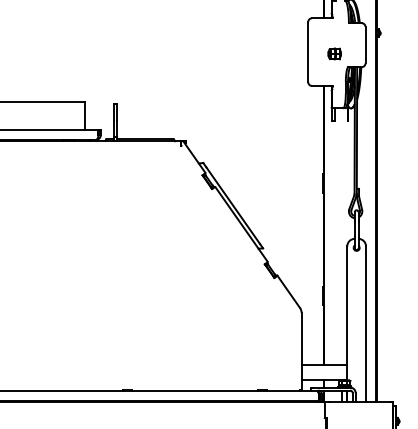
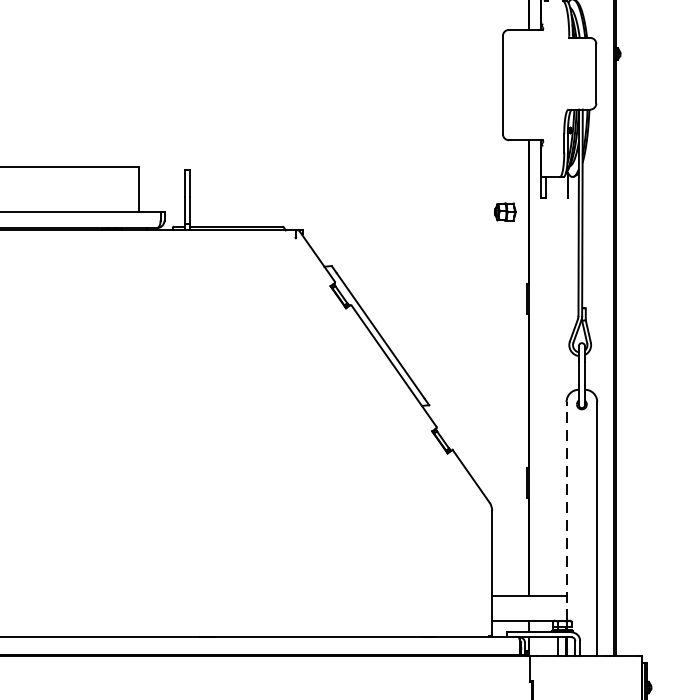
part: (334, 53) -> (504, 211), moved
line: (347, 312) -> (566, 509), solid -> dashed

